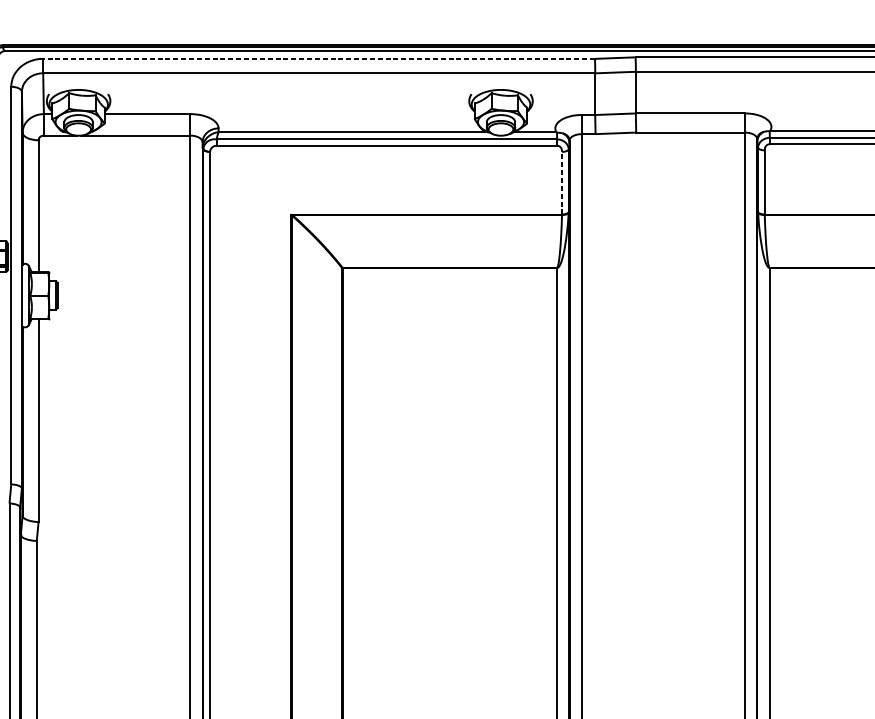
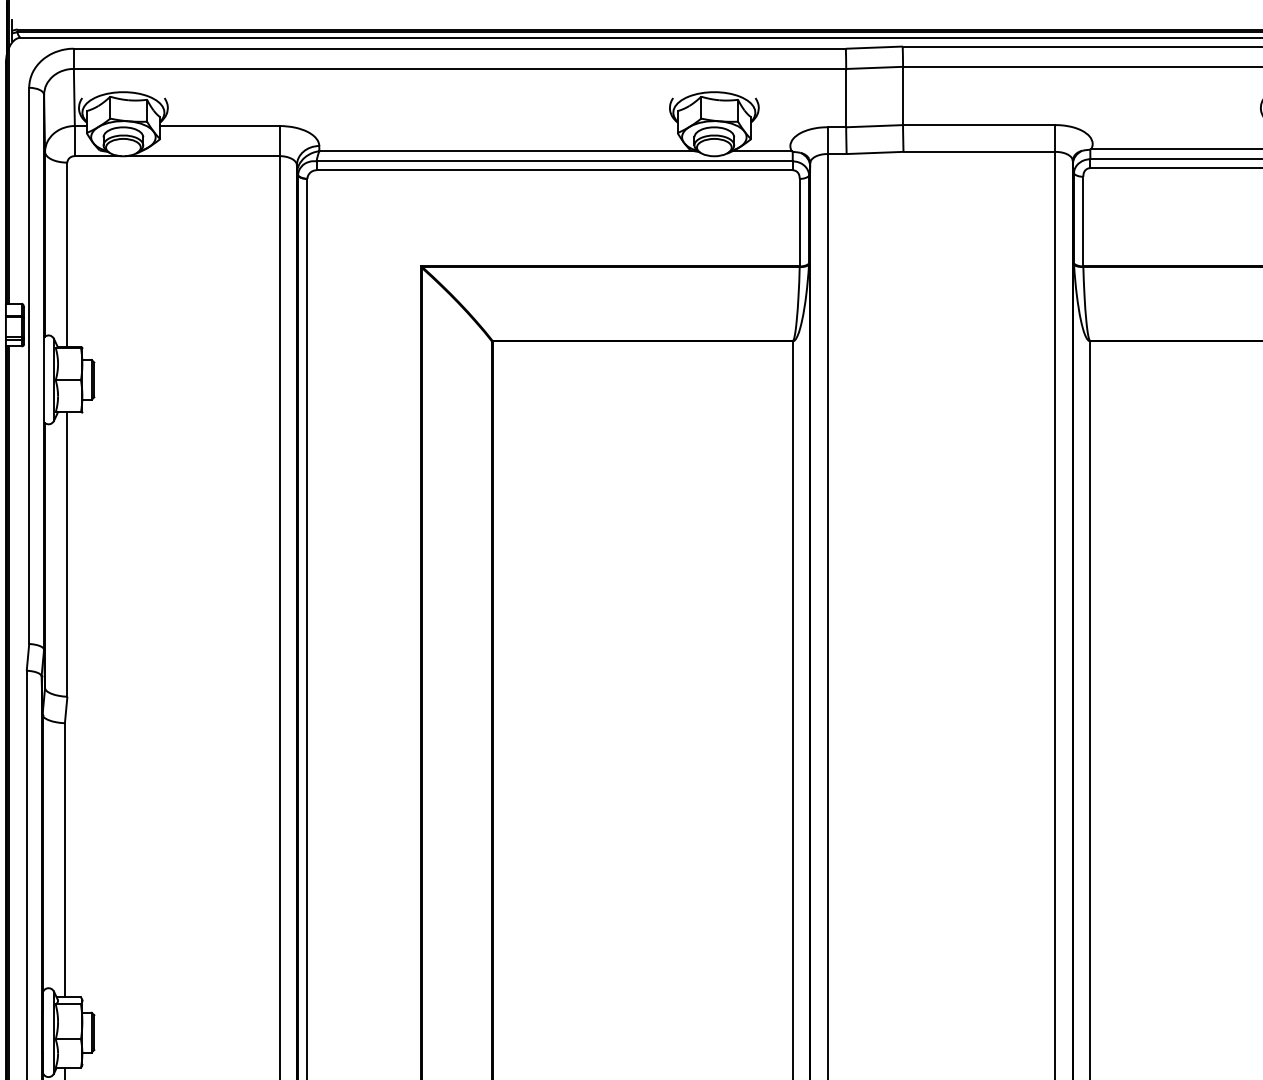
line: (318, 58) -> (459, 48), dashed -> solid
line: (561, 183) -> (799, 222), dashed -> solid

